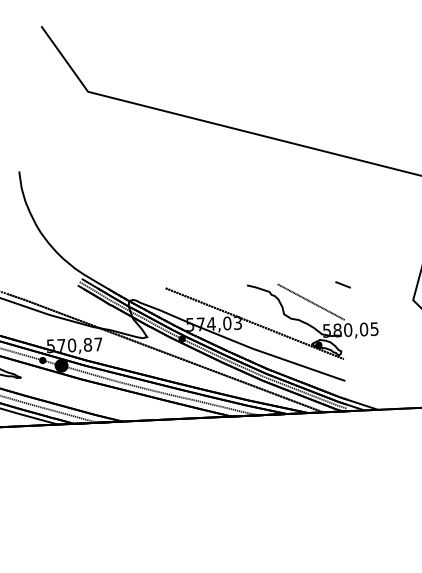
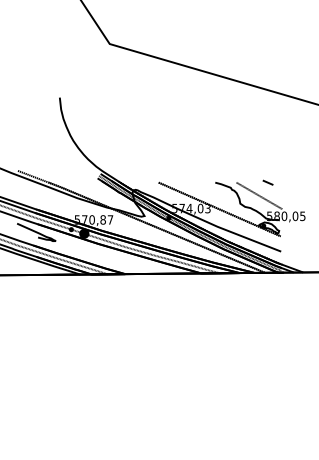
line: (342, 284) -> (267, 182), moved

